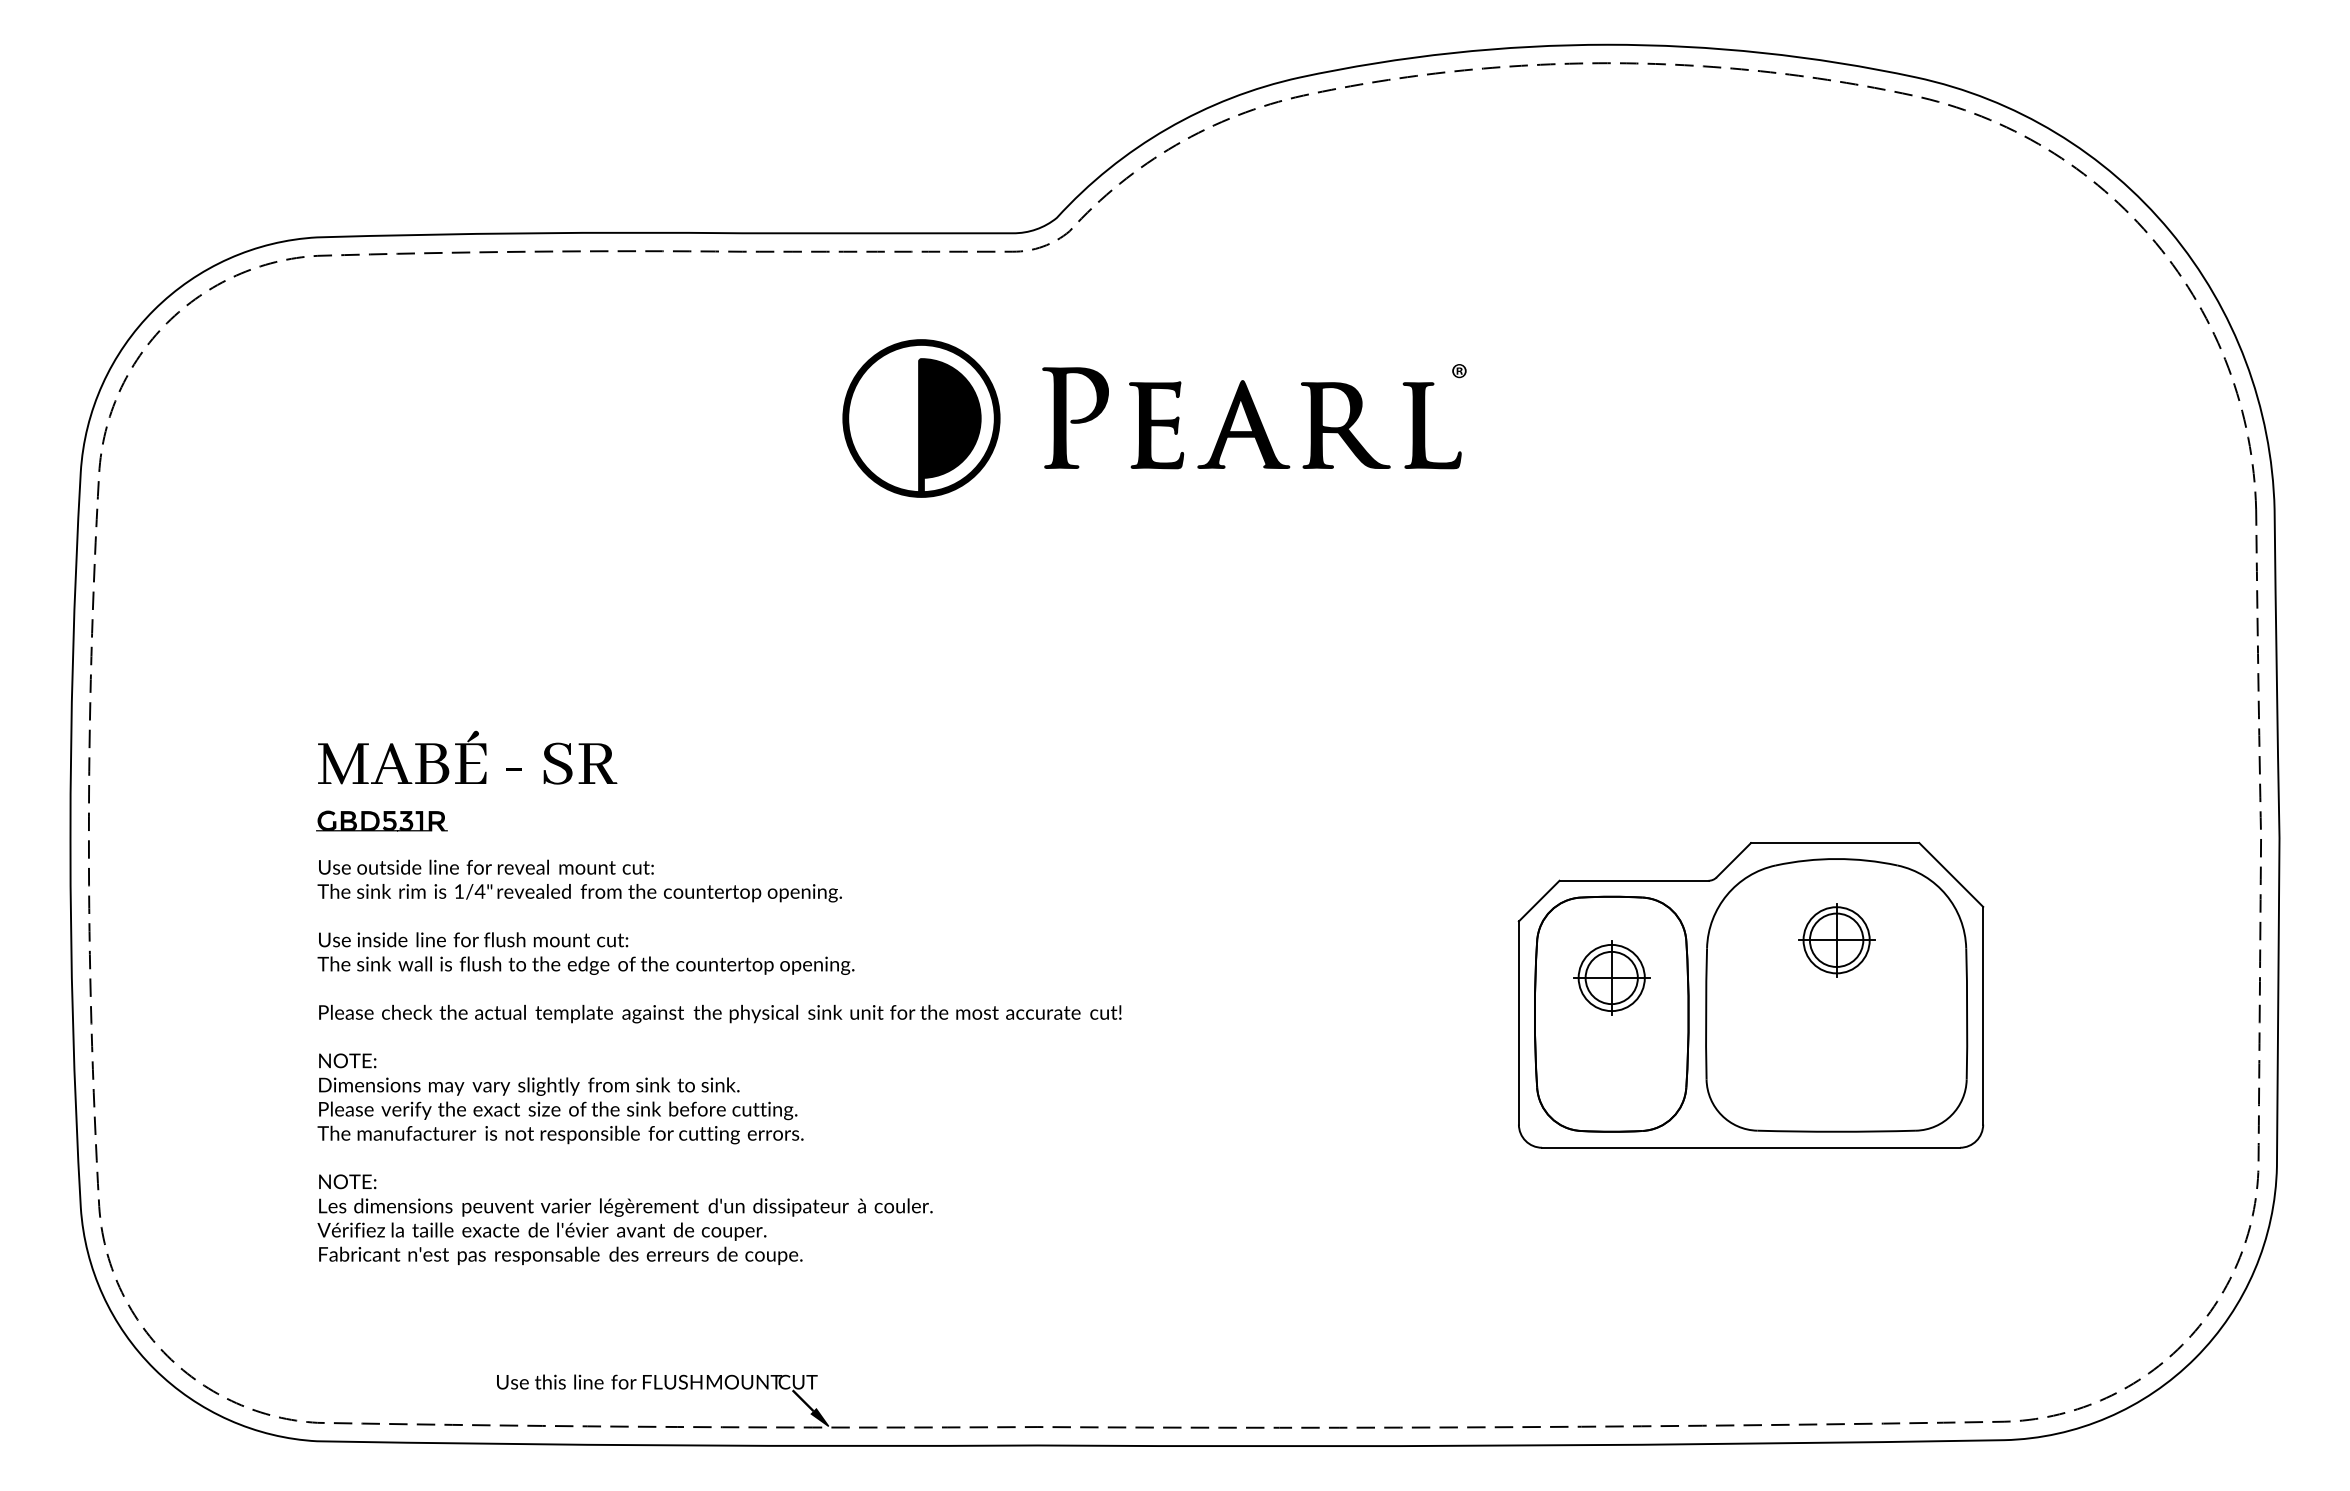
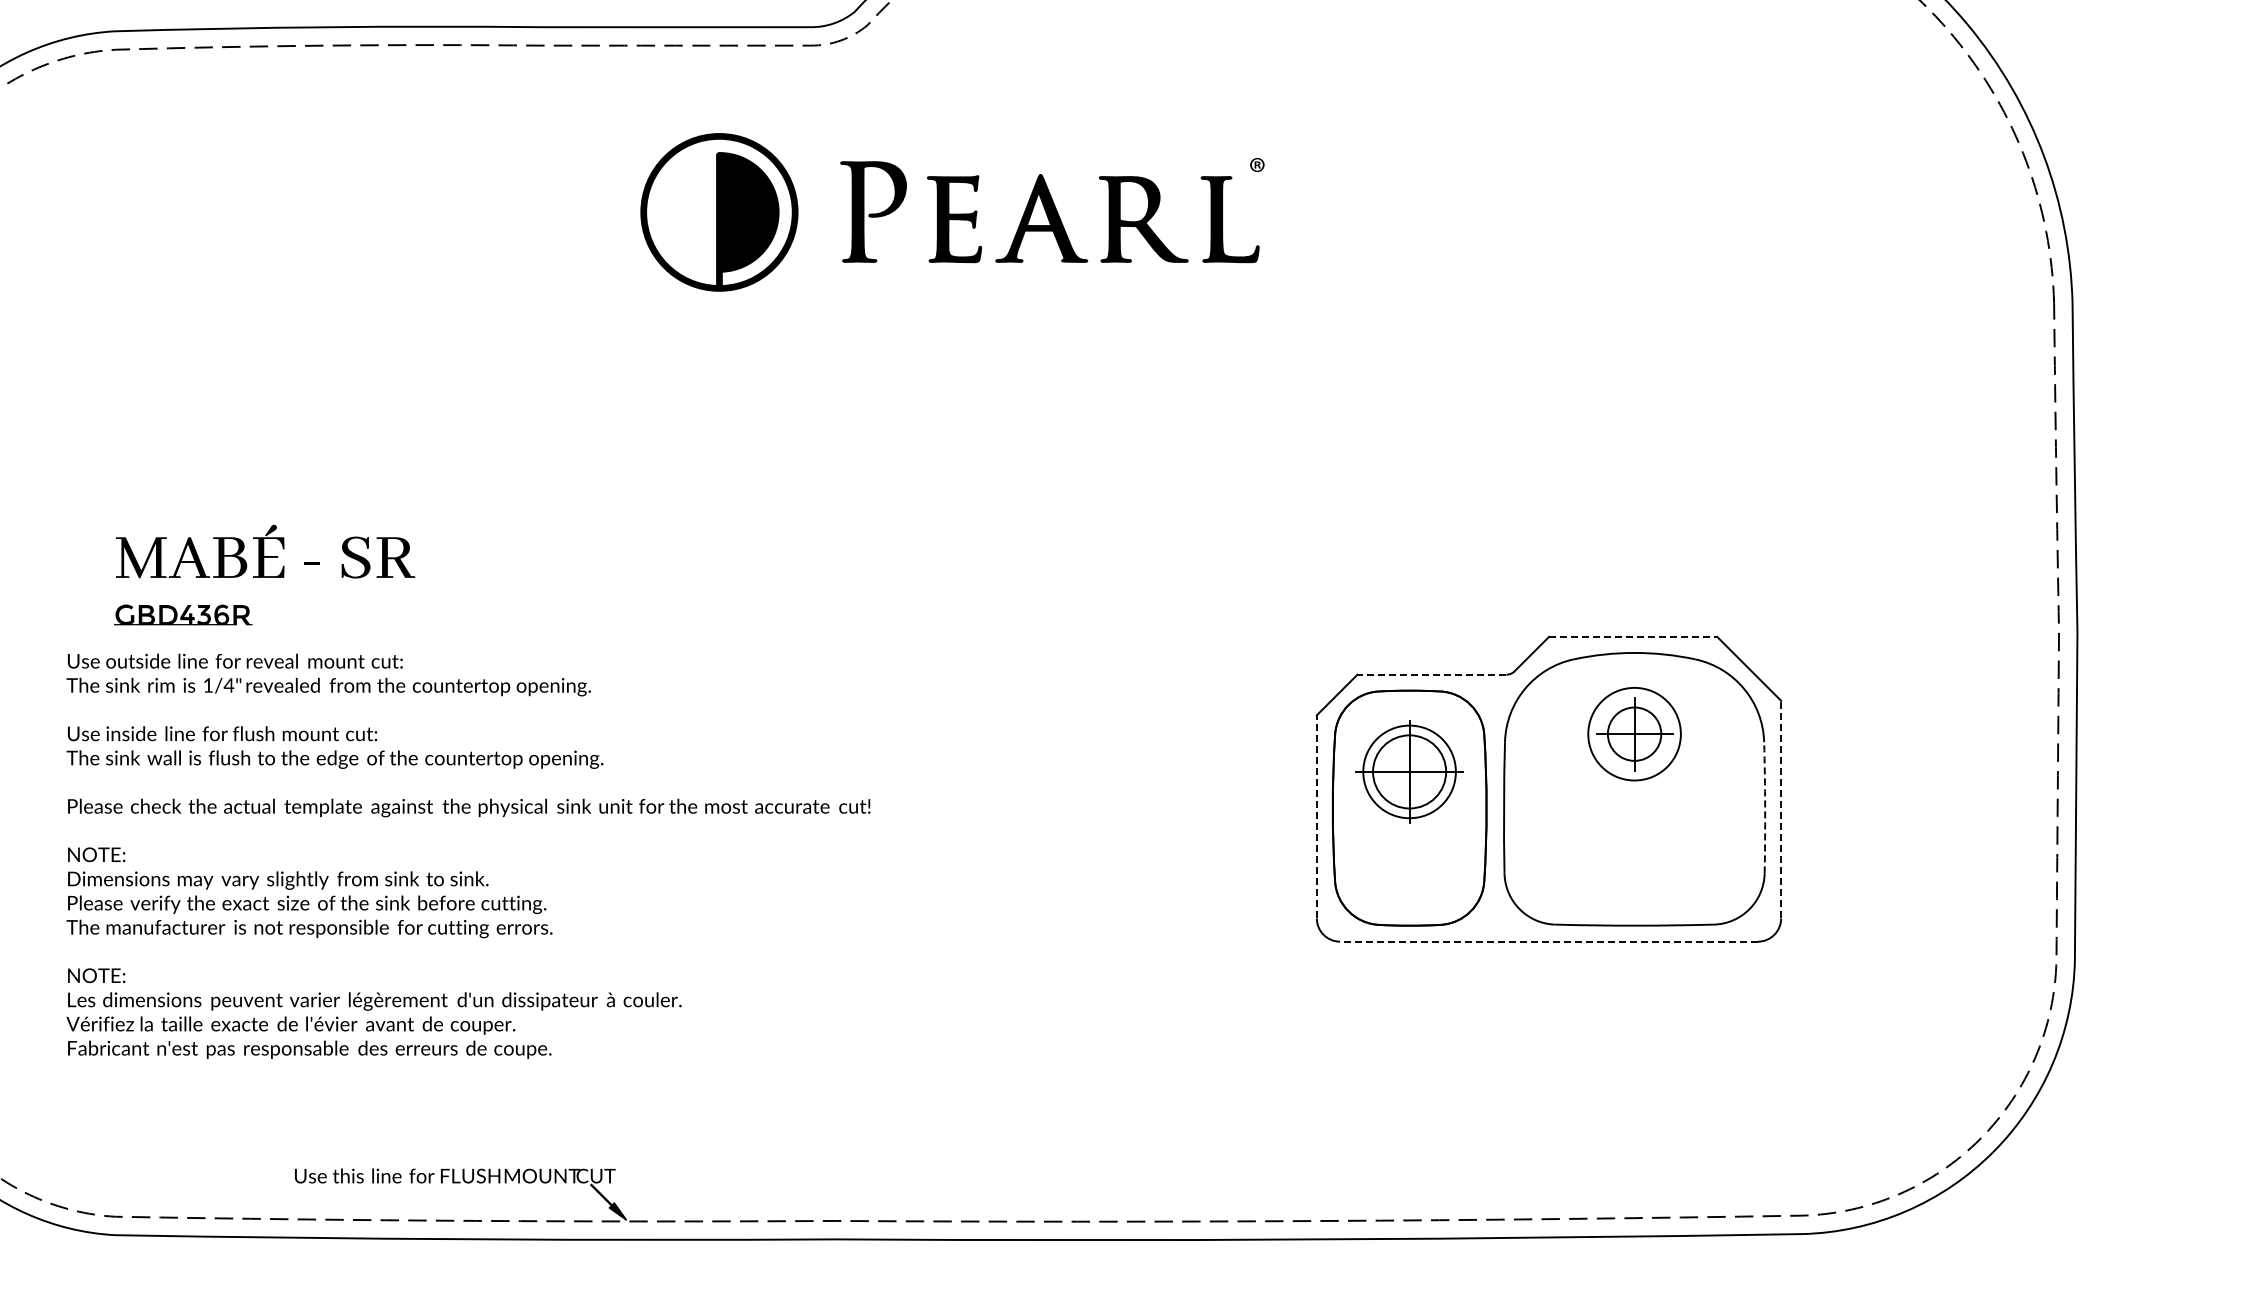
text: (418, 820) -> (216, 614), GBD531R -> GBD436R
line: (1835, 843) -> (1633, 637), solid -> dashed
line: (1633, 880) -> (1431, 674), solid -> dashed
circle: (1836, 940) -> (1634, 734), size x1.4
part: (1611, 977) -> (1409, 771), size x1.4
arc: (1967, 1013) -> (1765, 807), solid -> dashed
line: (1983, 1015) -> (1781, 809), solid -> dashed
line: (1518, 1022) -> (1316, 816), solid -> dashed
text: (719, 1061) -> (468, 855), moved
line: (1751, 1147) -> (1549, 941), solid -> dashed

